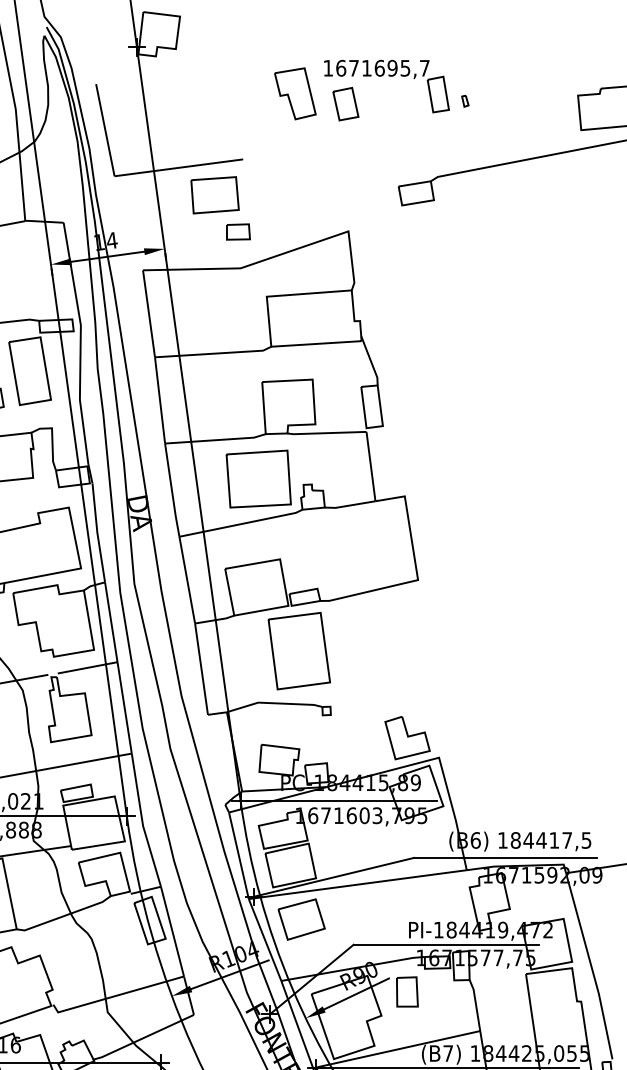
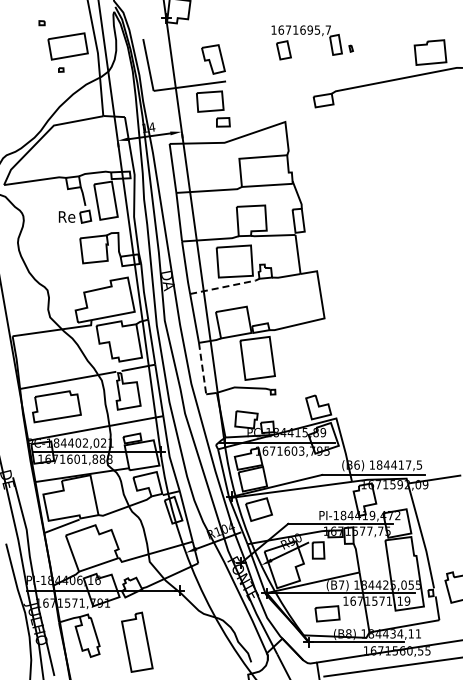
part: (295, 93) -> (213, 59), moved
line: (243, 523) -> (226, 286), solid -> dashed
line: (201, 668) -> (202, 368), solid -> dashed

